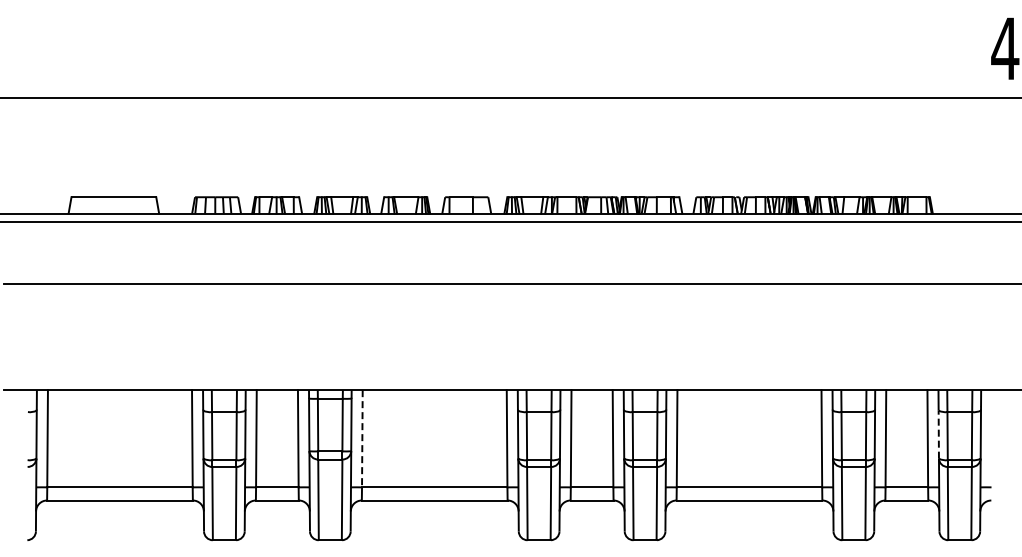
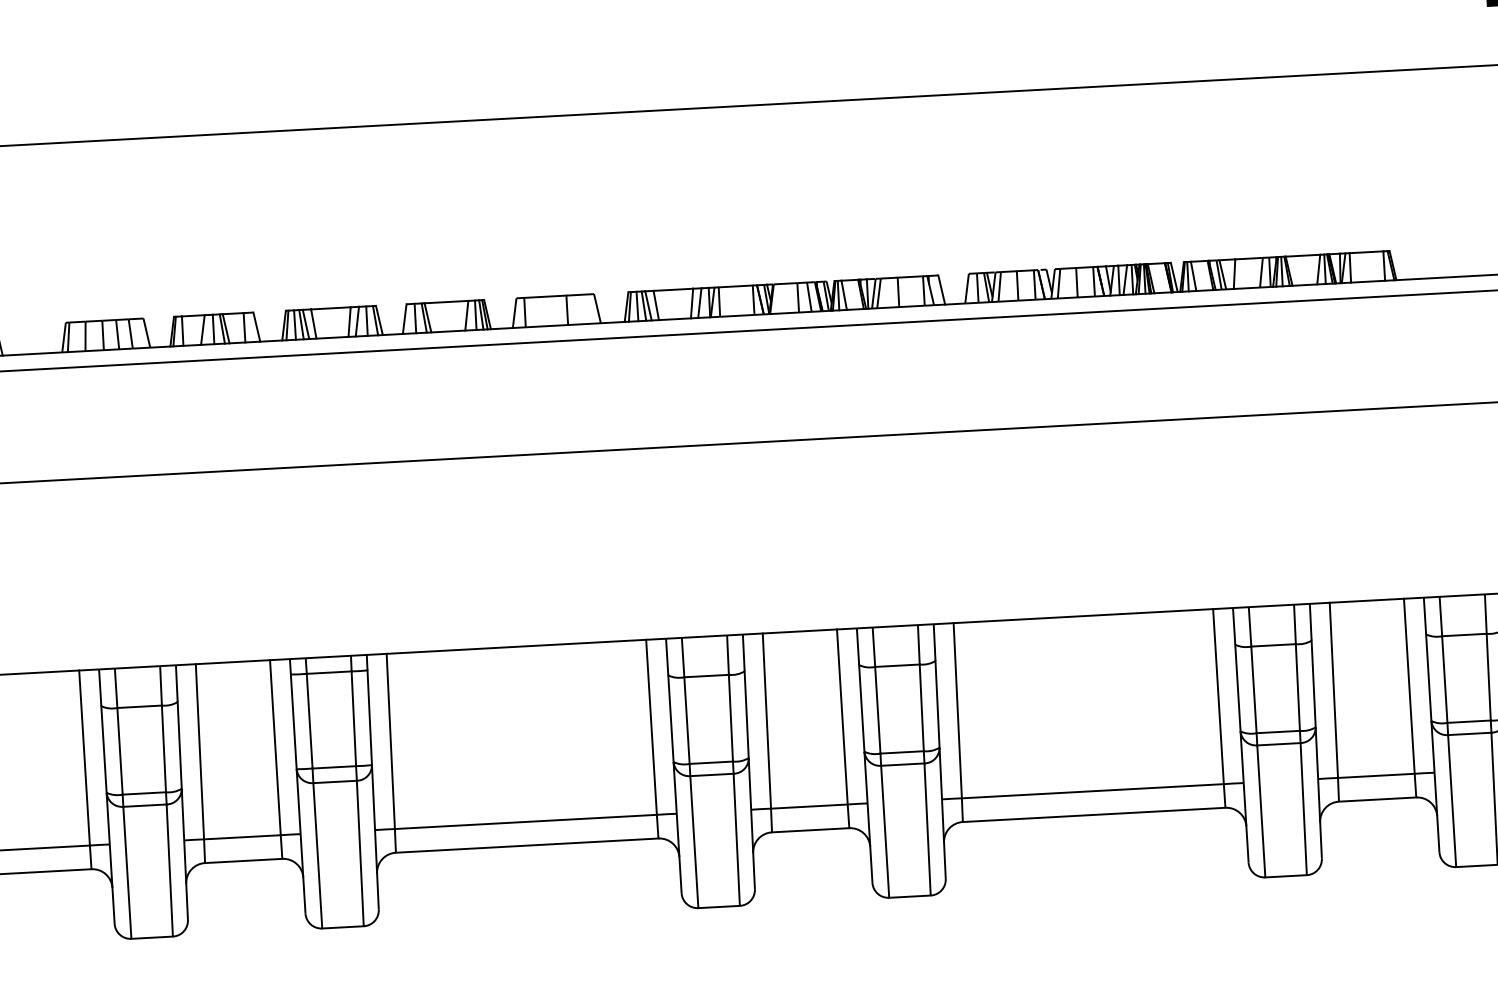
line: (938, 434) -> (1428, 677), dashed -> solid
line: (362, 438) -> (391, 740), dashed -> solid

